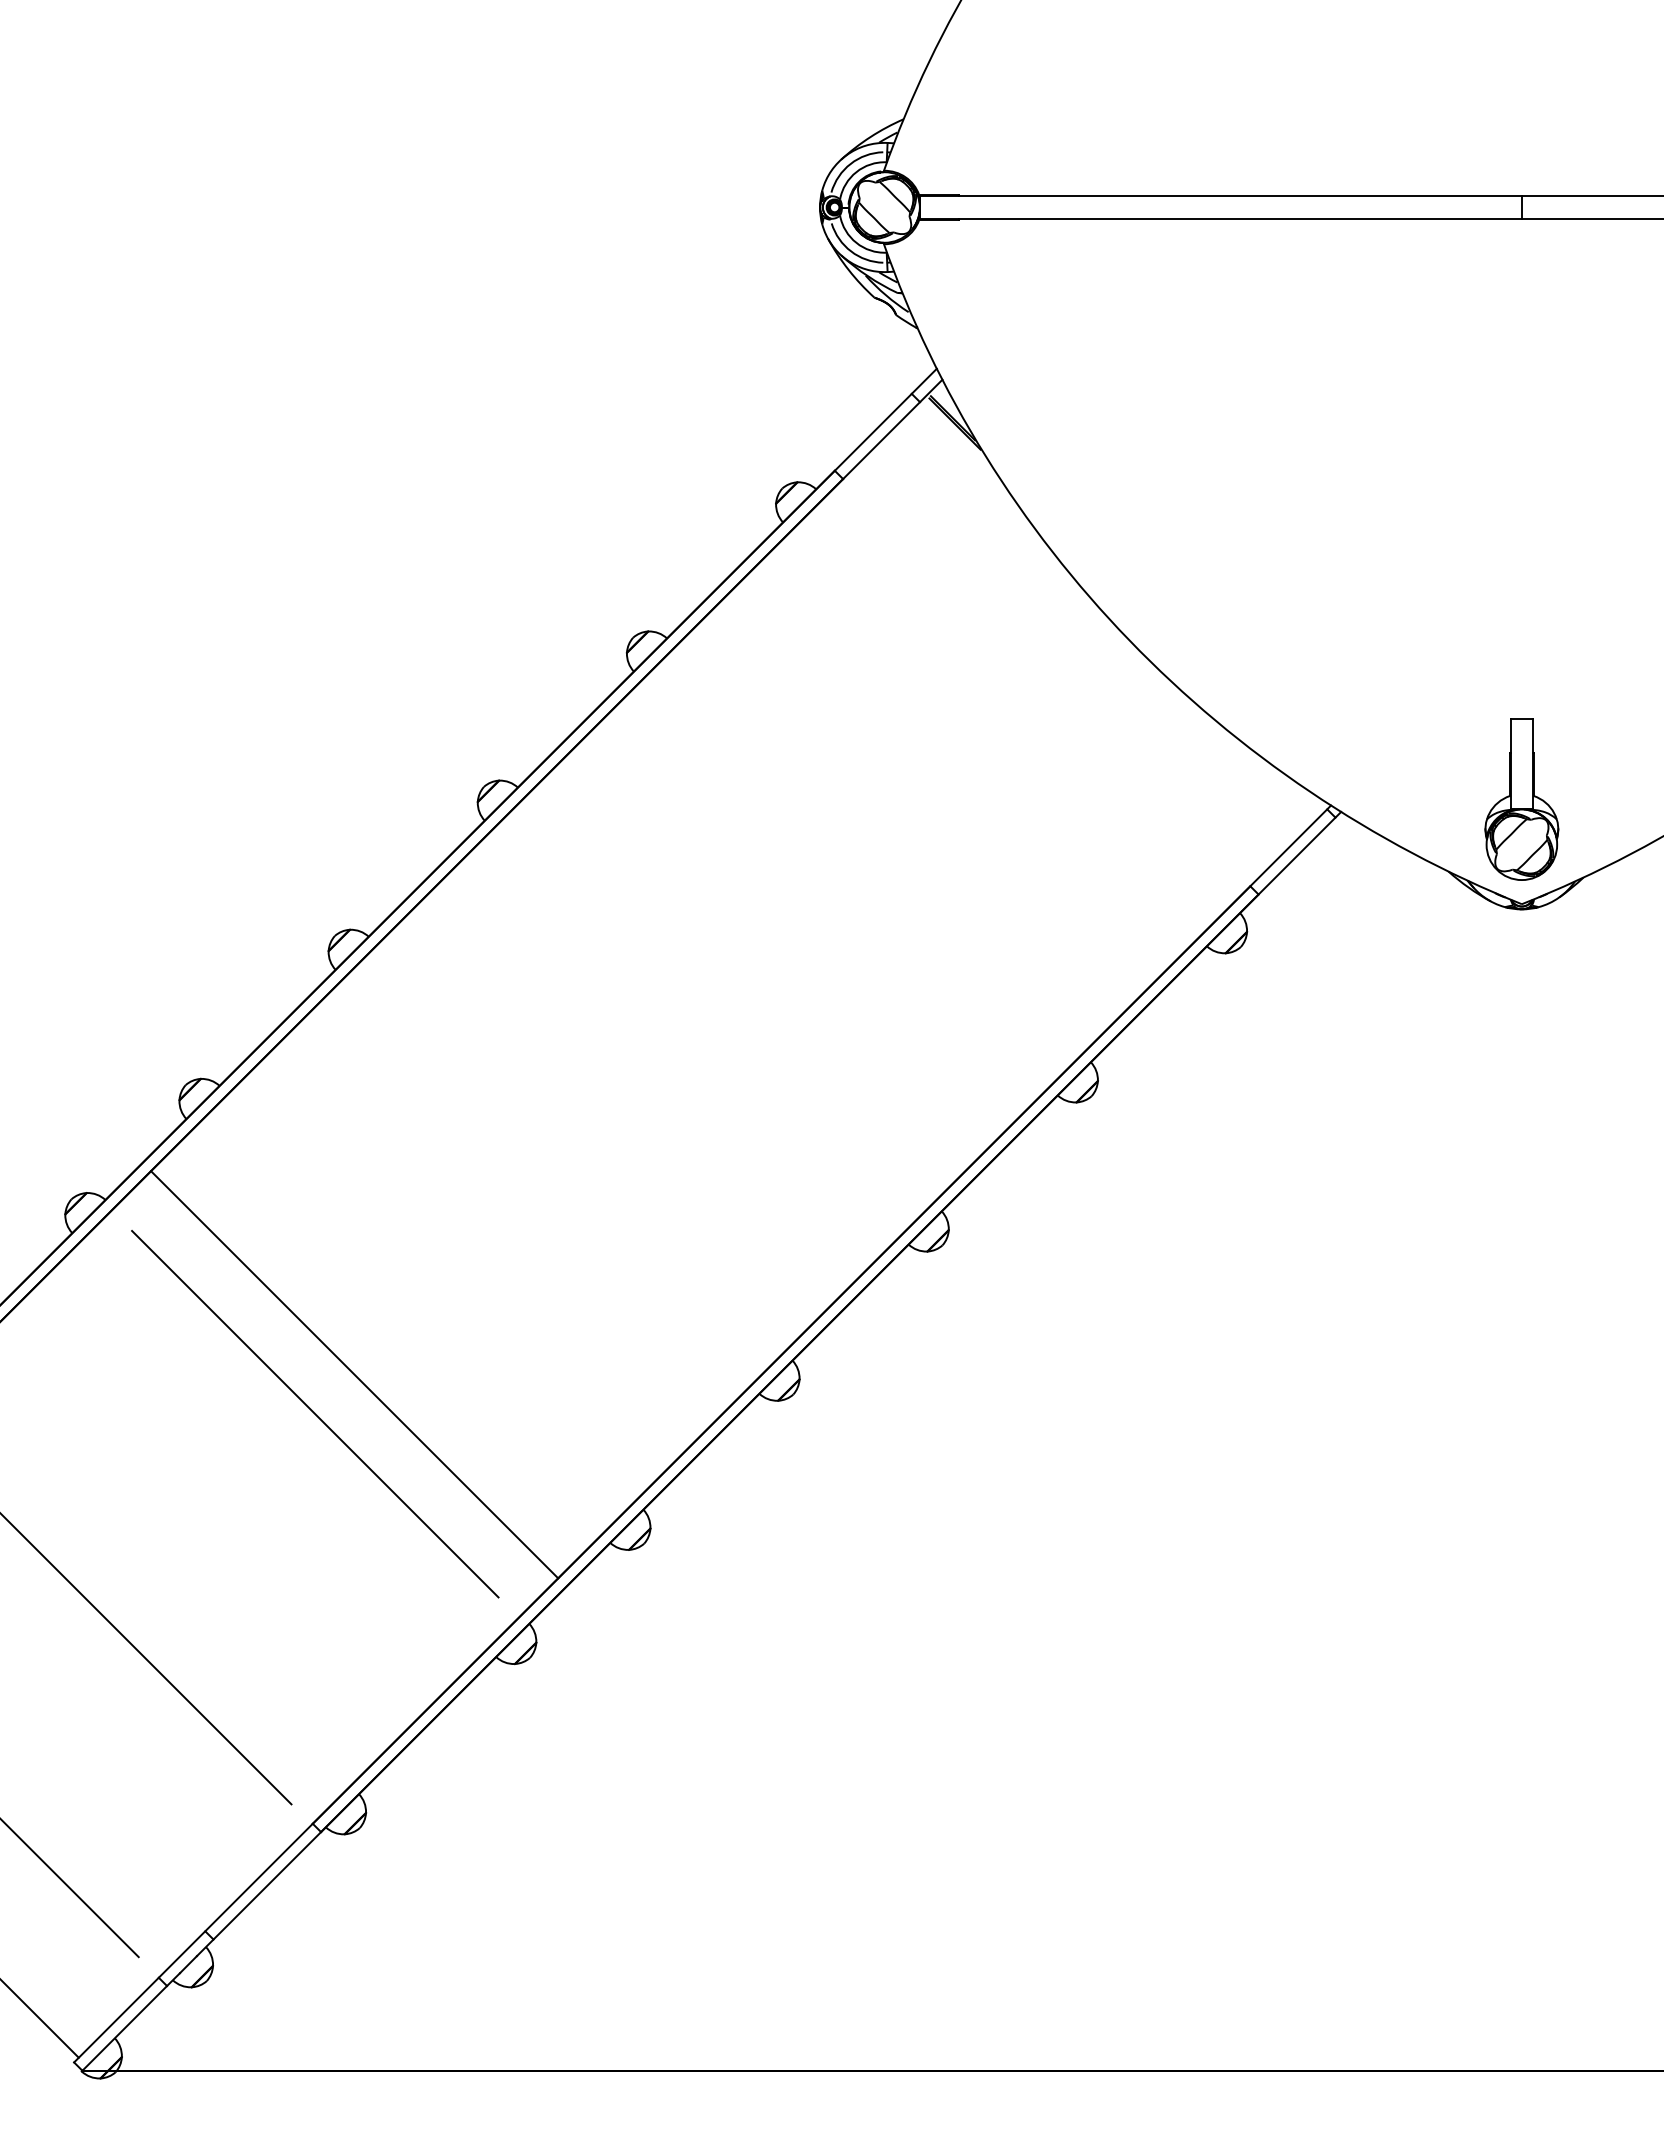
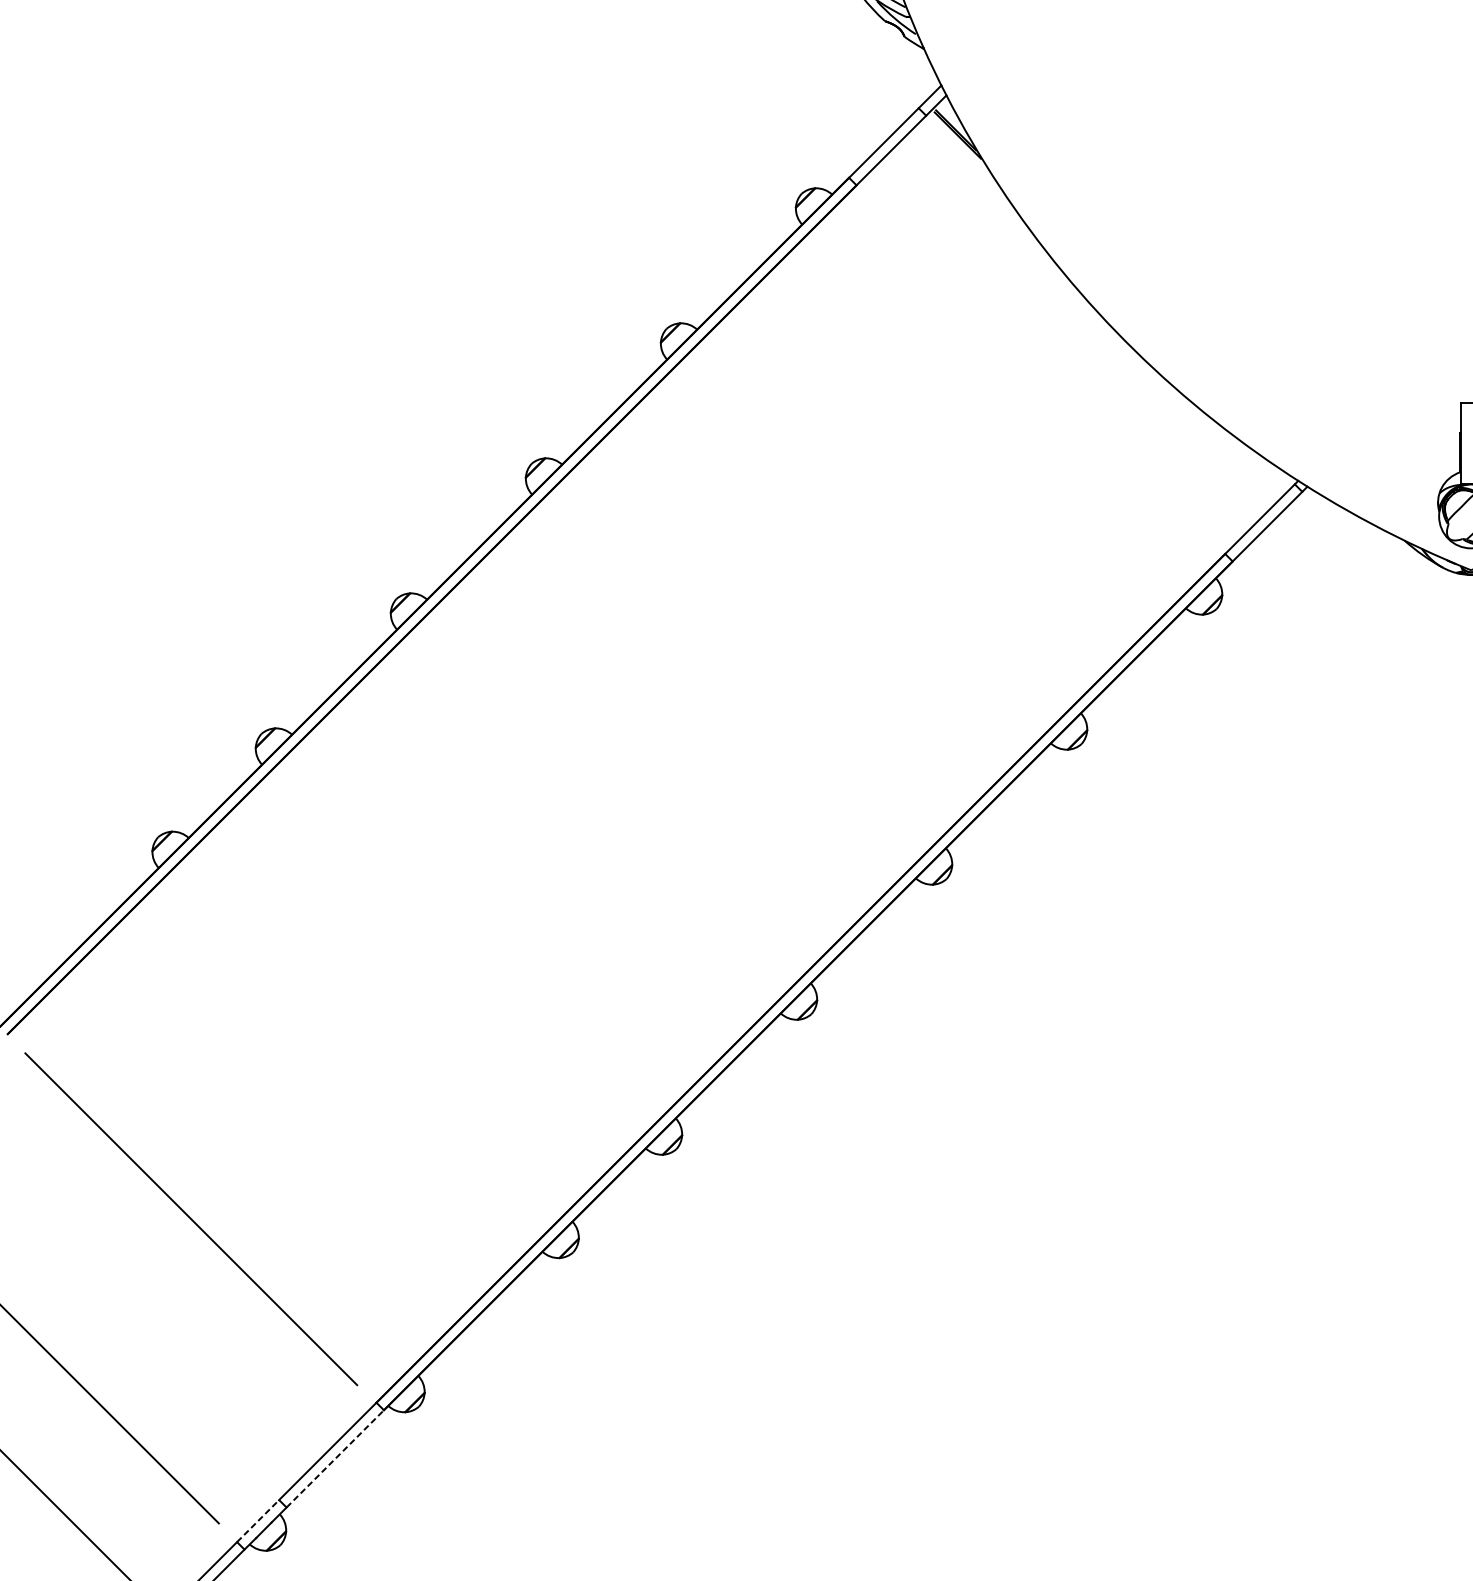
line: (354, 1374) -> (414, 995), removed
line: (315, 1413) -> (378, 1031), removed
line: (267, 1885) -> (335, 1458), solid -> dashed
line: (182, 1954) -> (258, 1521), solid -> dashed

